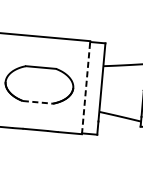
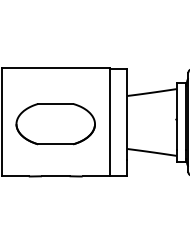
line: (85, 87) -> (109, 122), dashed -> solid
line: (38, 102) -> (56, 144), dashed -> solid

